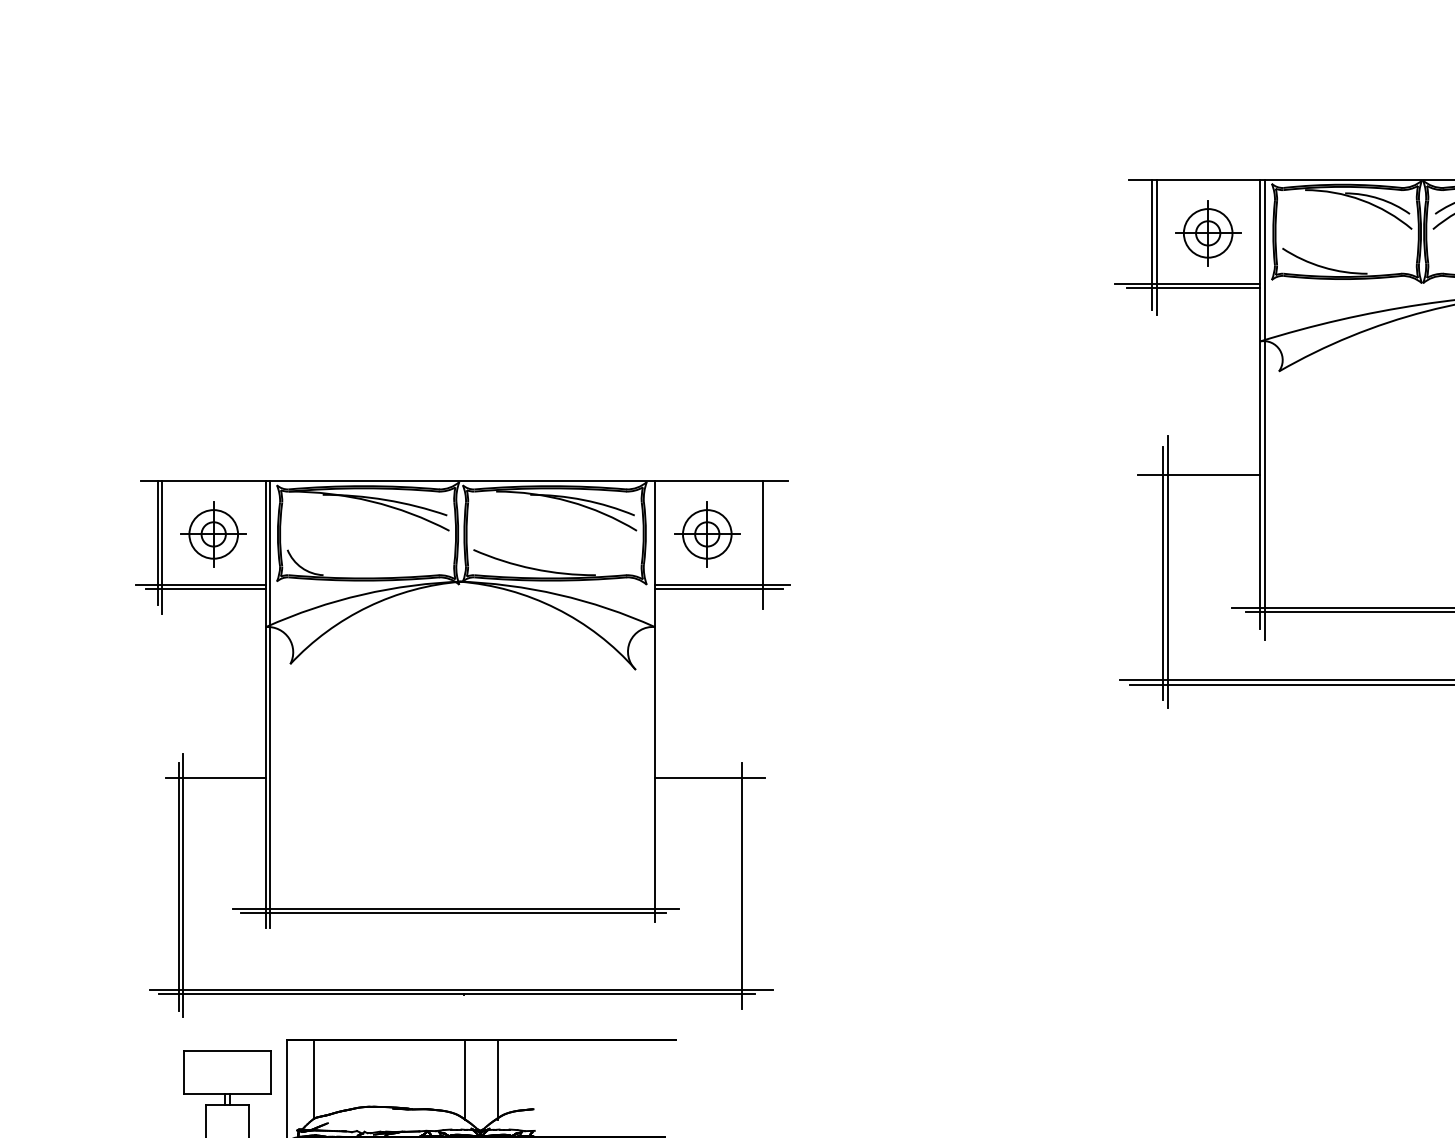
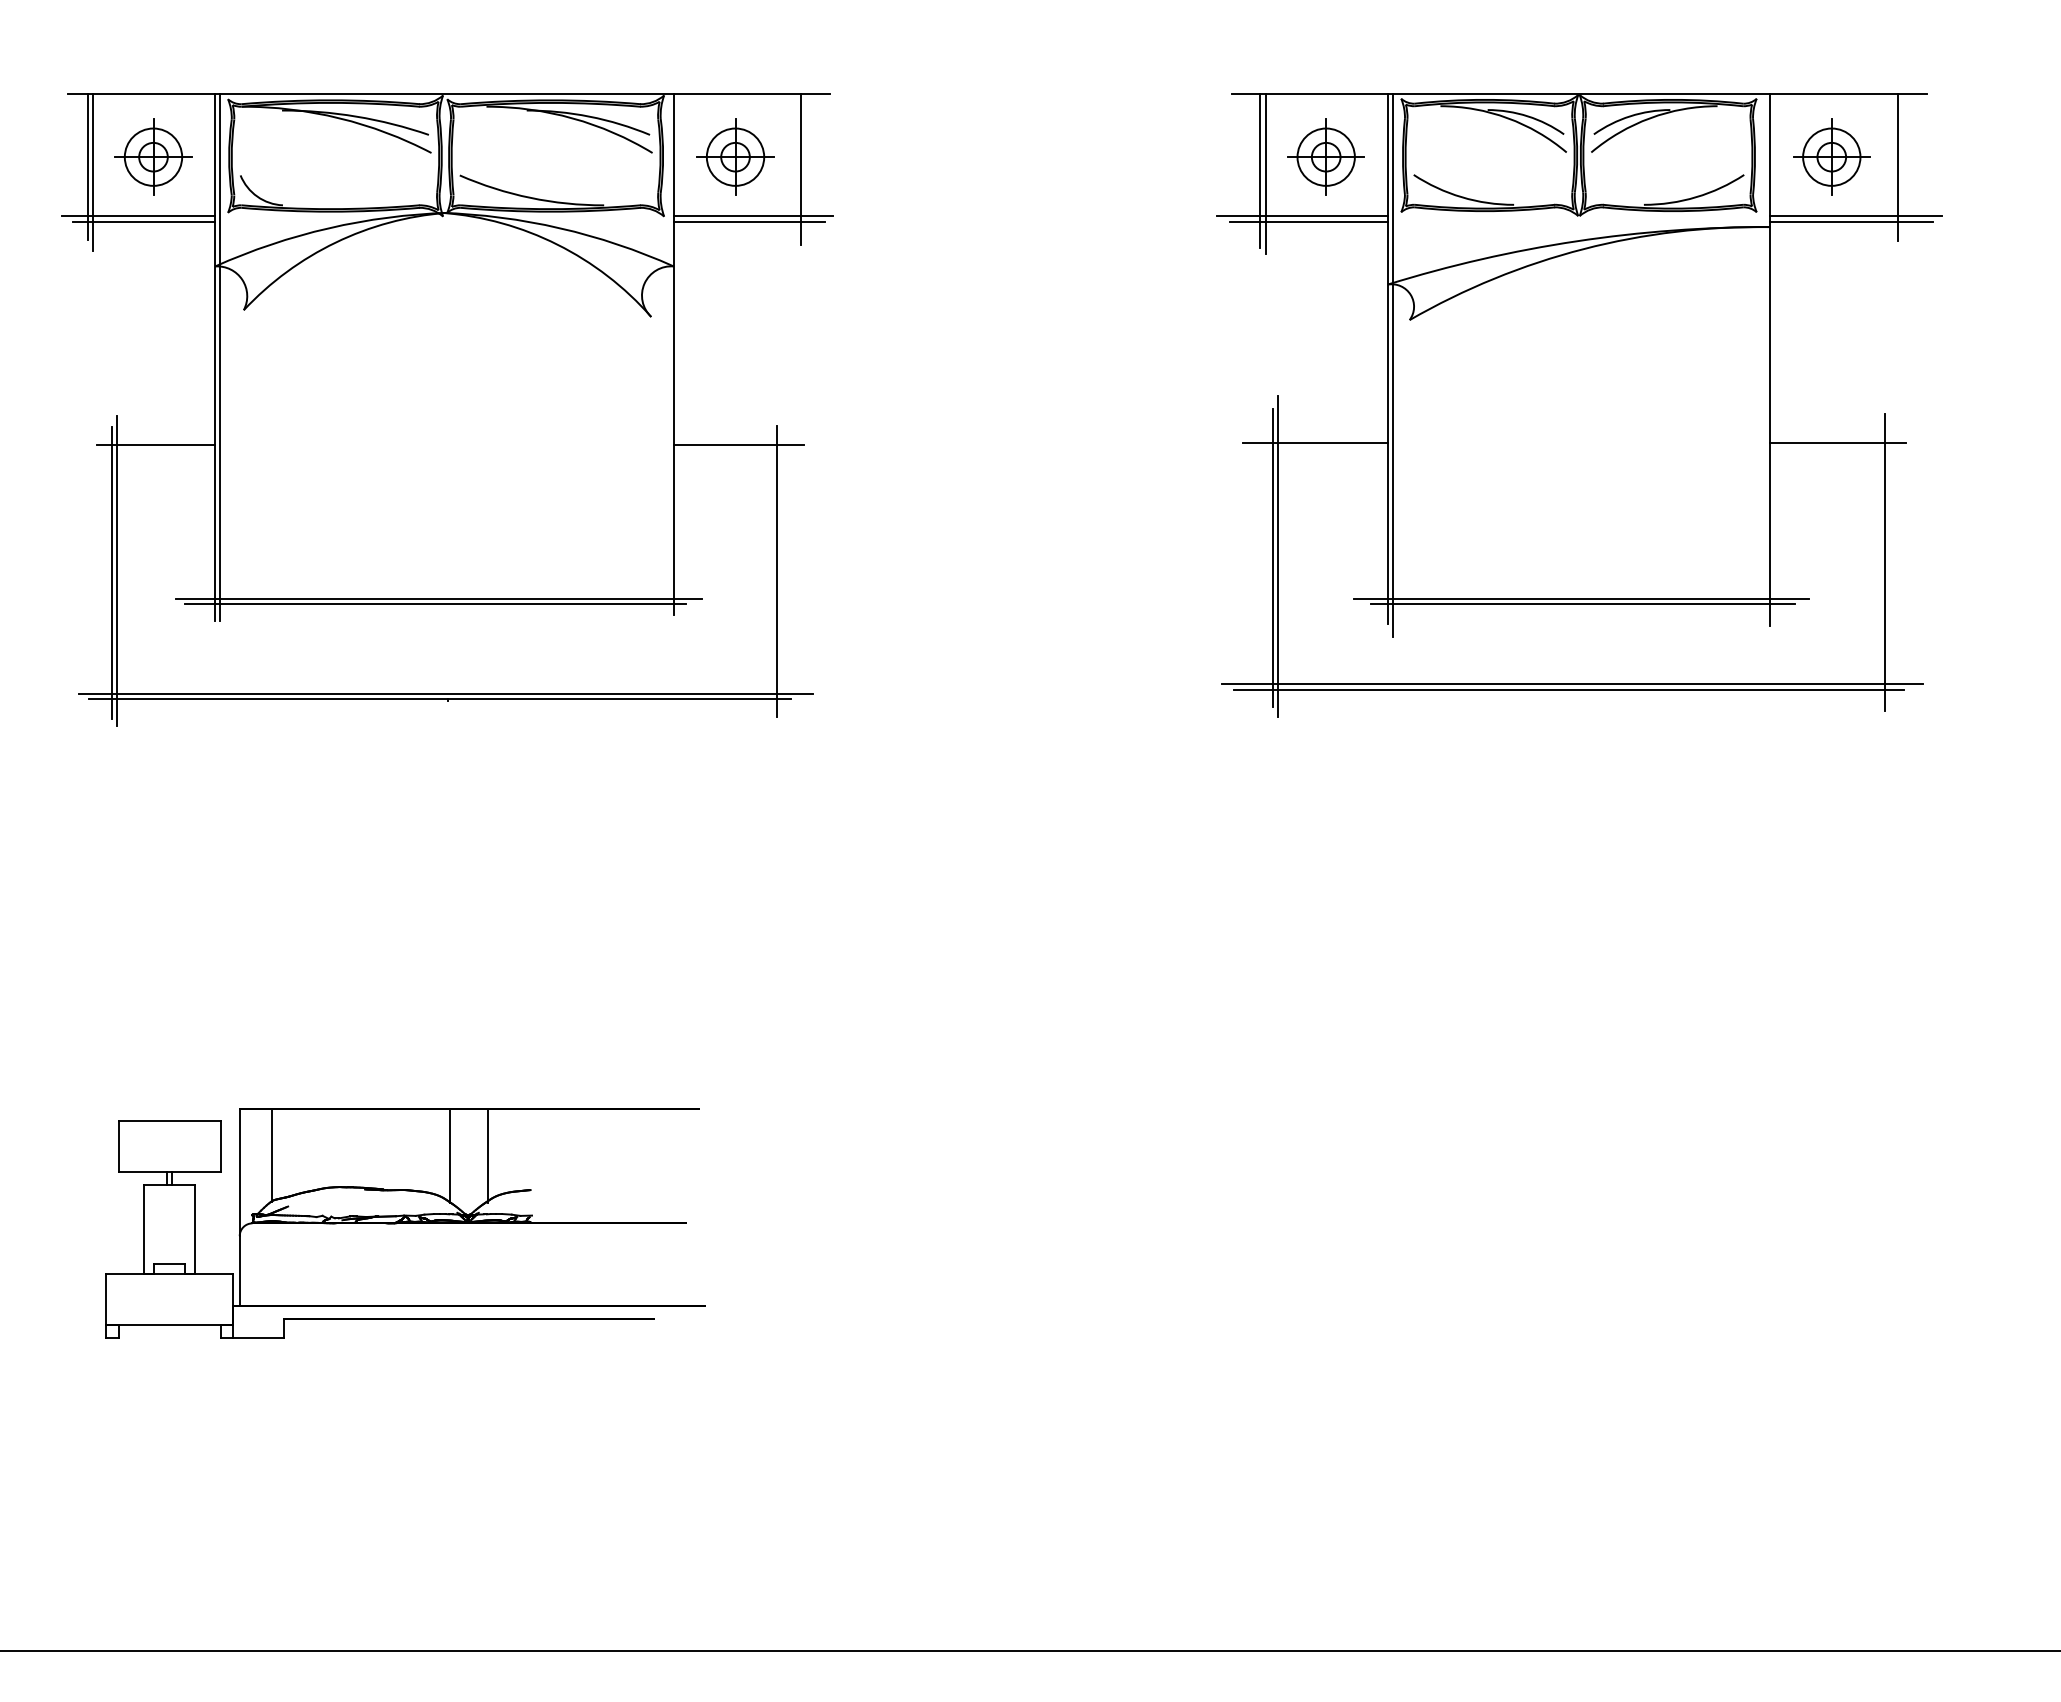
part: (463, 748) -> (447, 409), moved

